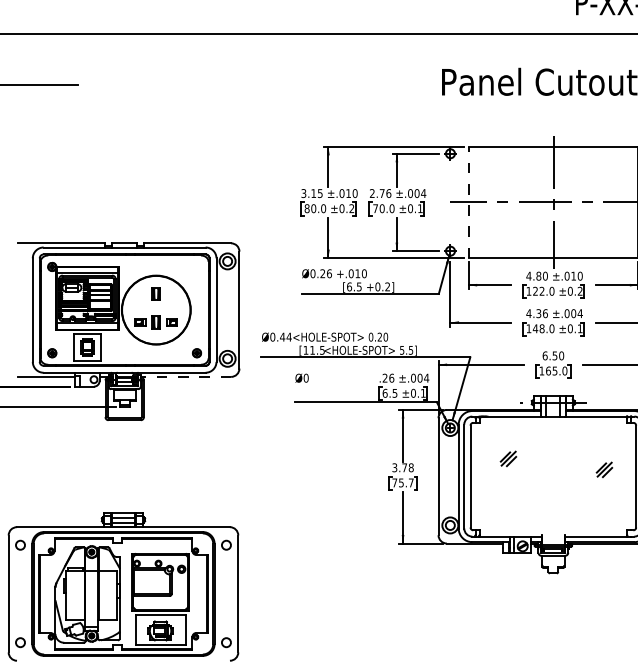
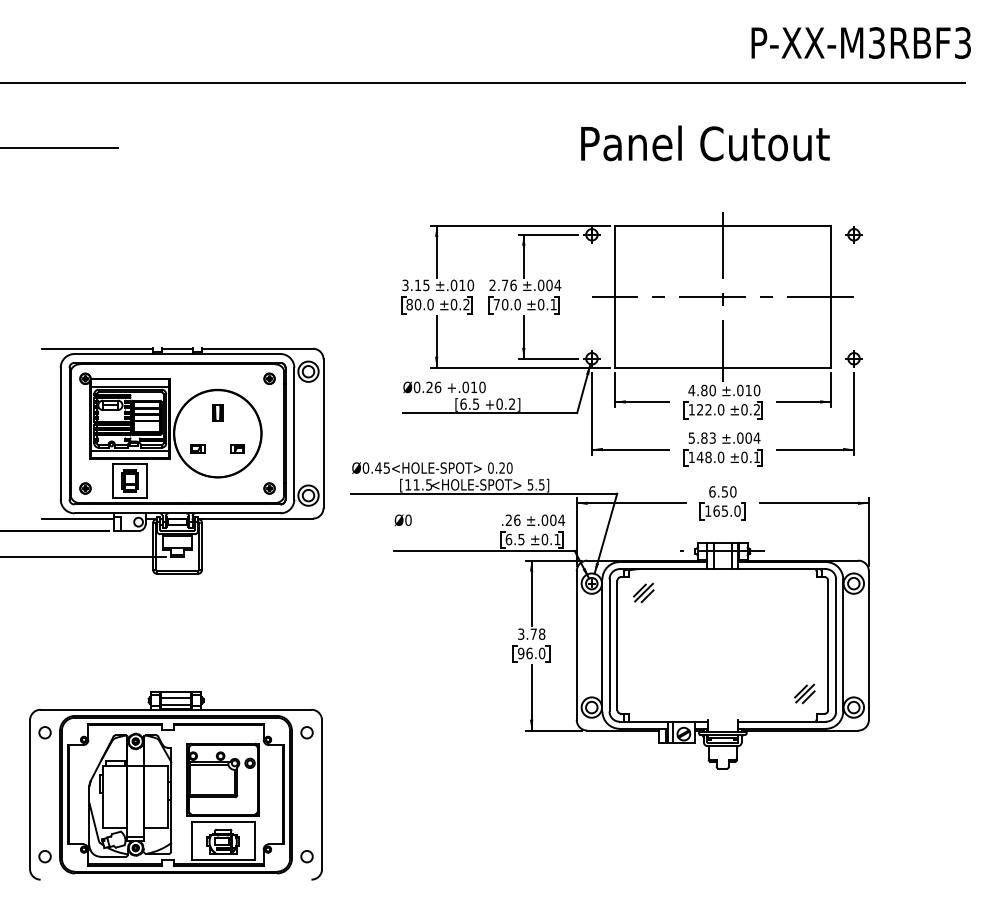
line: (468, 202) -> (615, 296), dashed -> solid
part: (196, 266) -> (269, 378), added
text: (537, 313) -> (702, 437), 4.36 -> 5.83
part: (156, 321) -> (217, 448), removed
text: (288, 336) -> (386, 467), Ø0.44 -> Ø0.45
line: (187, 376) -> (257, 518), dashed -> solid
part: (508, 458) -> (643, 592), moved
part: (604, 469) -> (804, 693), moved
text: (402, 482) -> (531, 653), 75.7 -> 96.0

